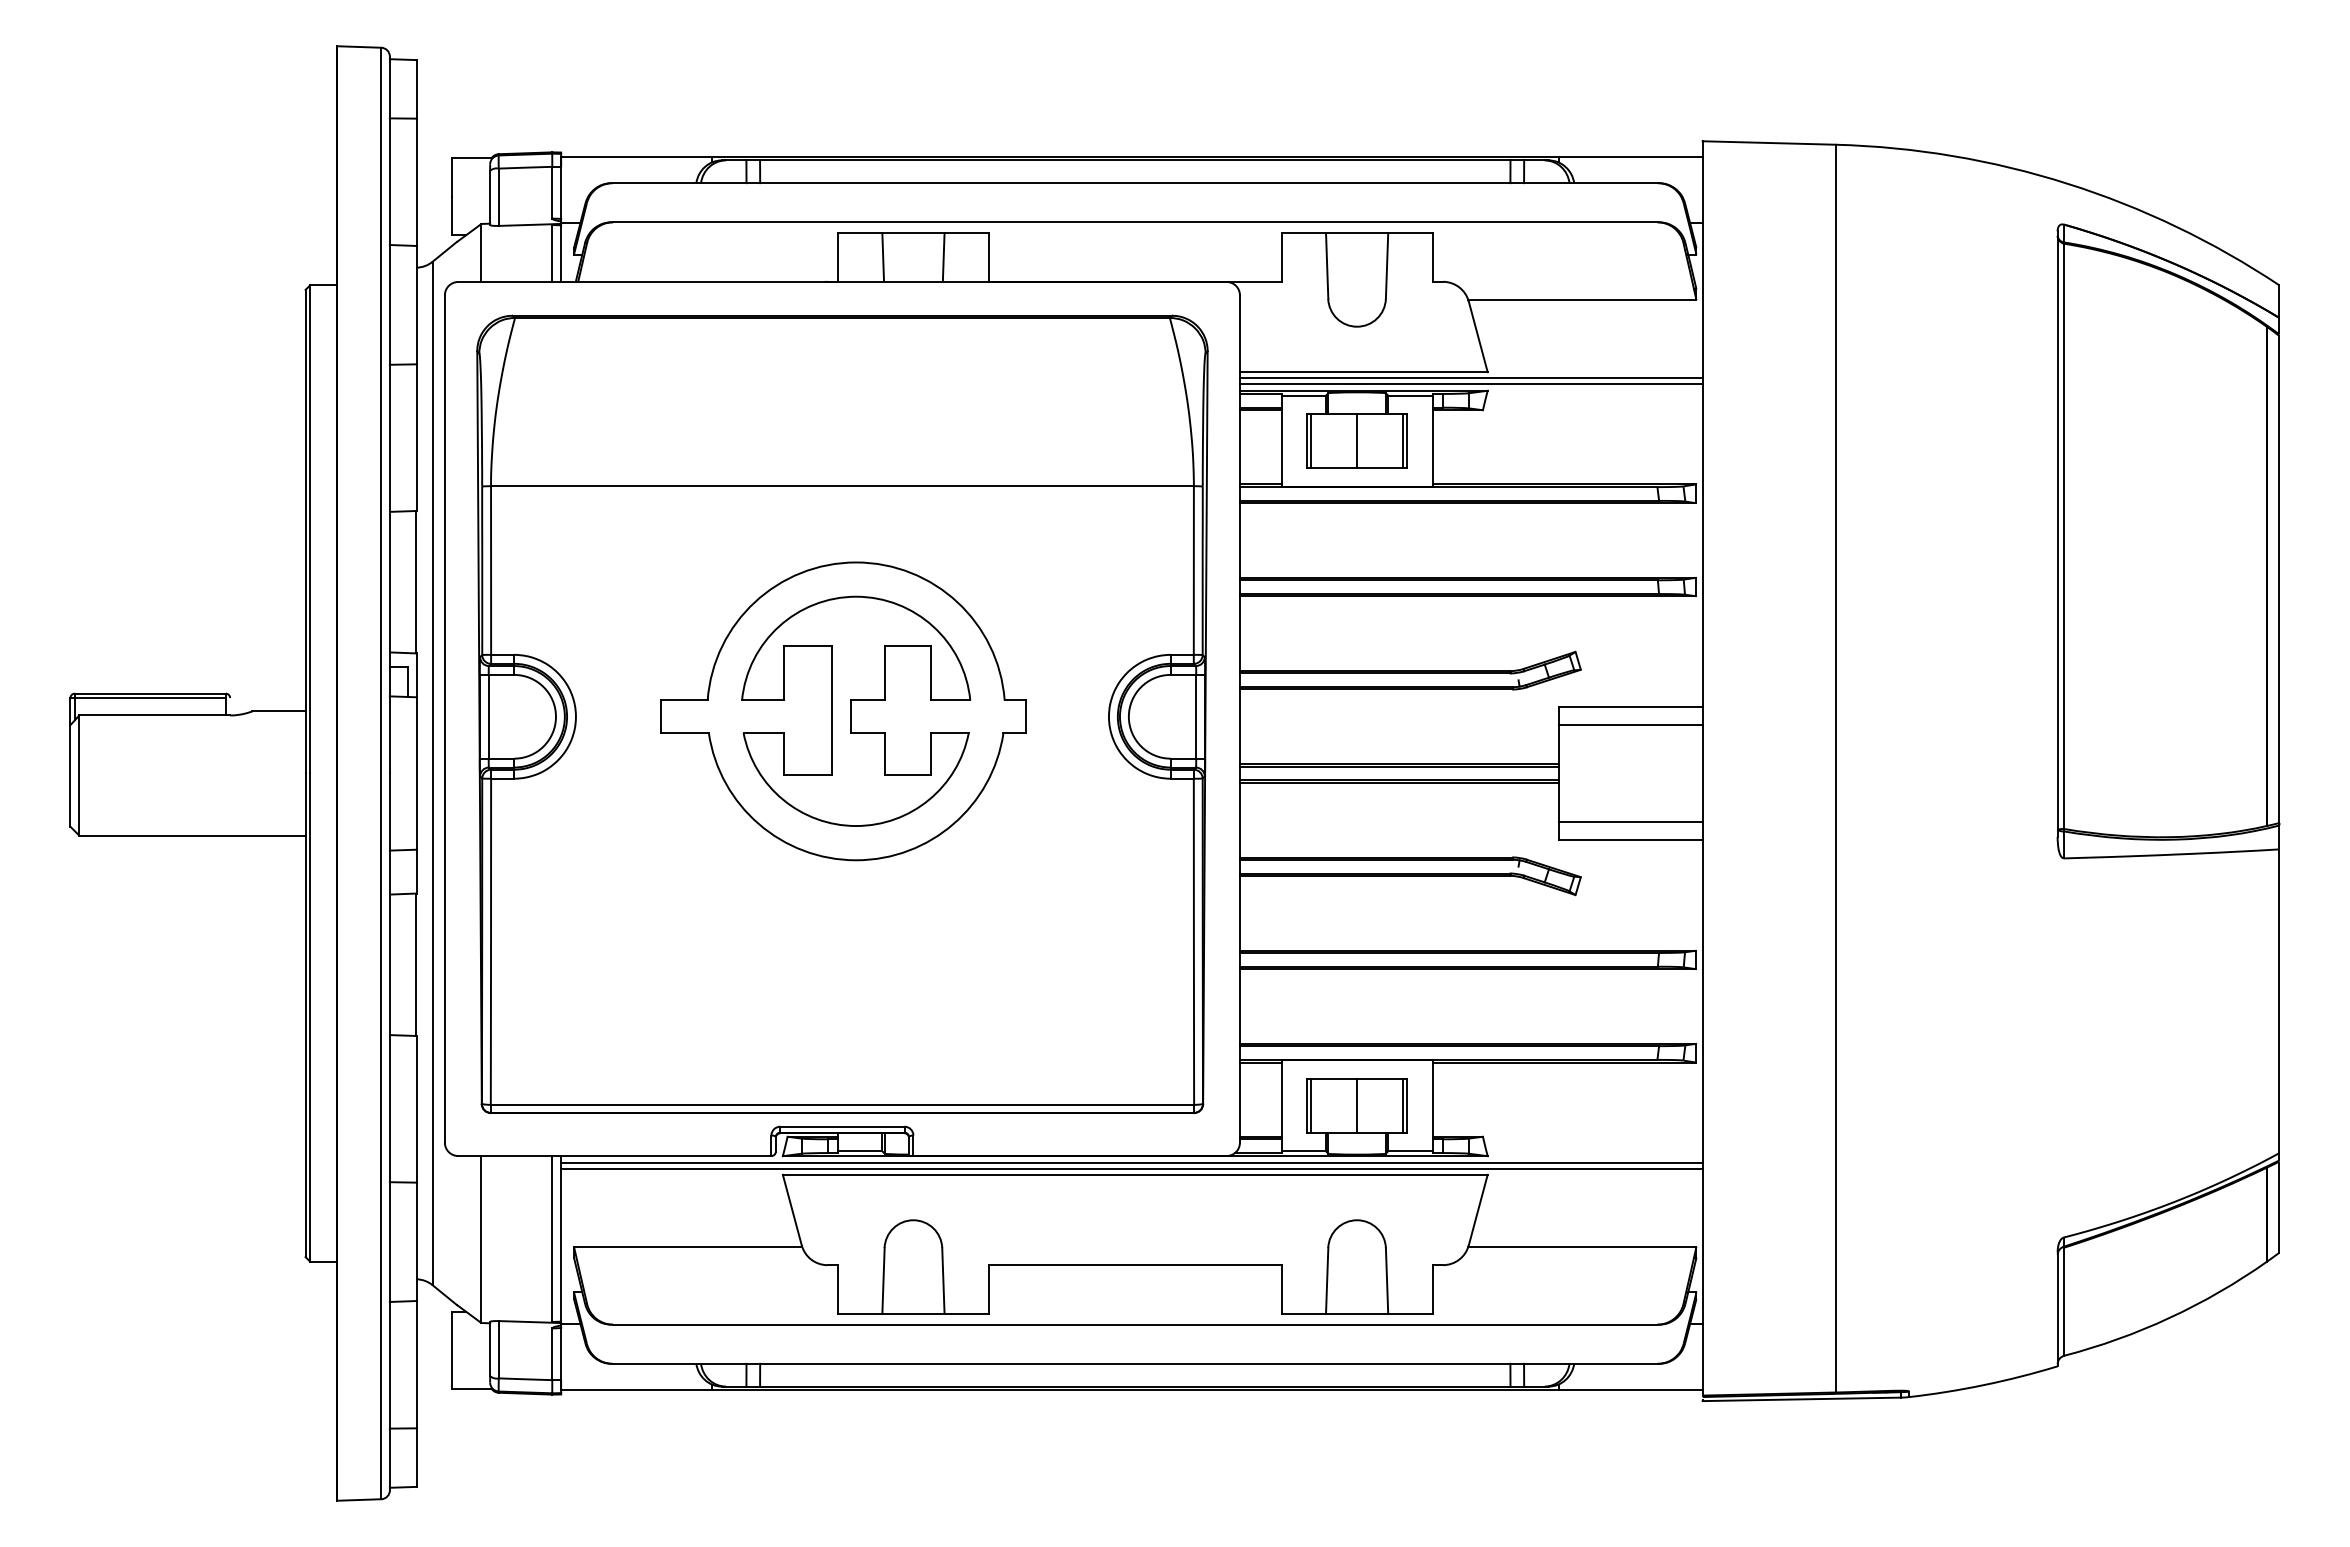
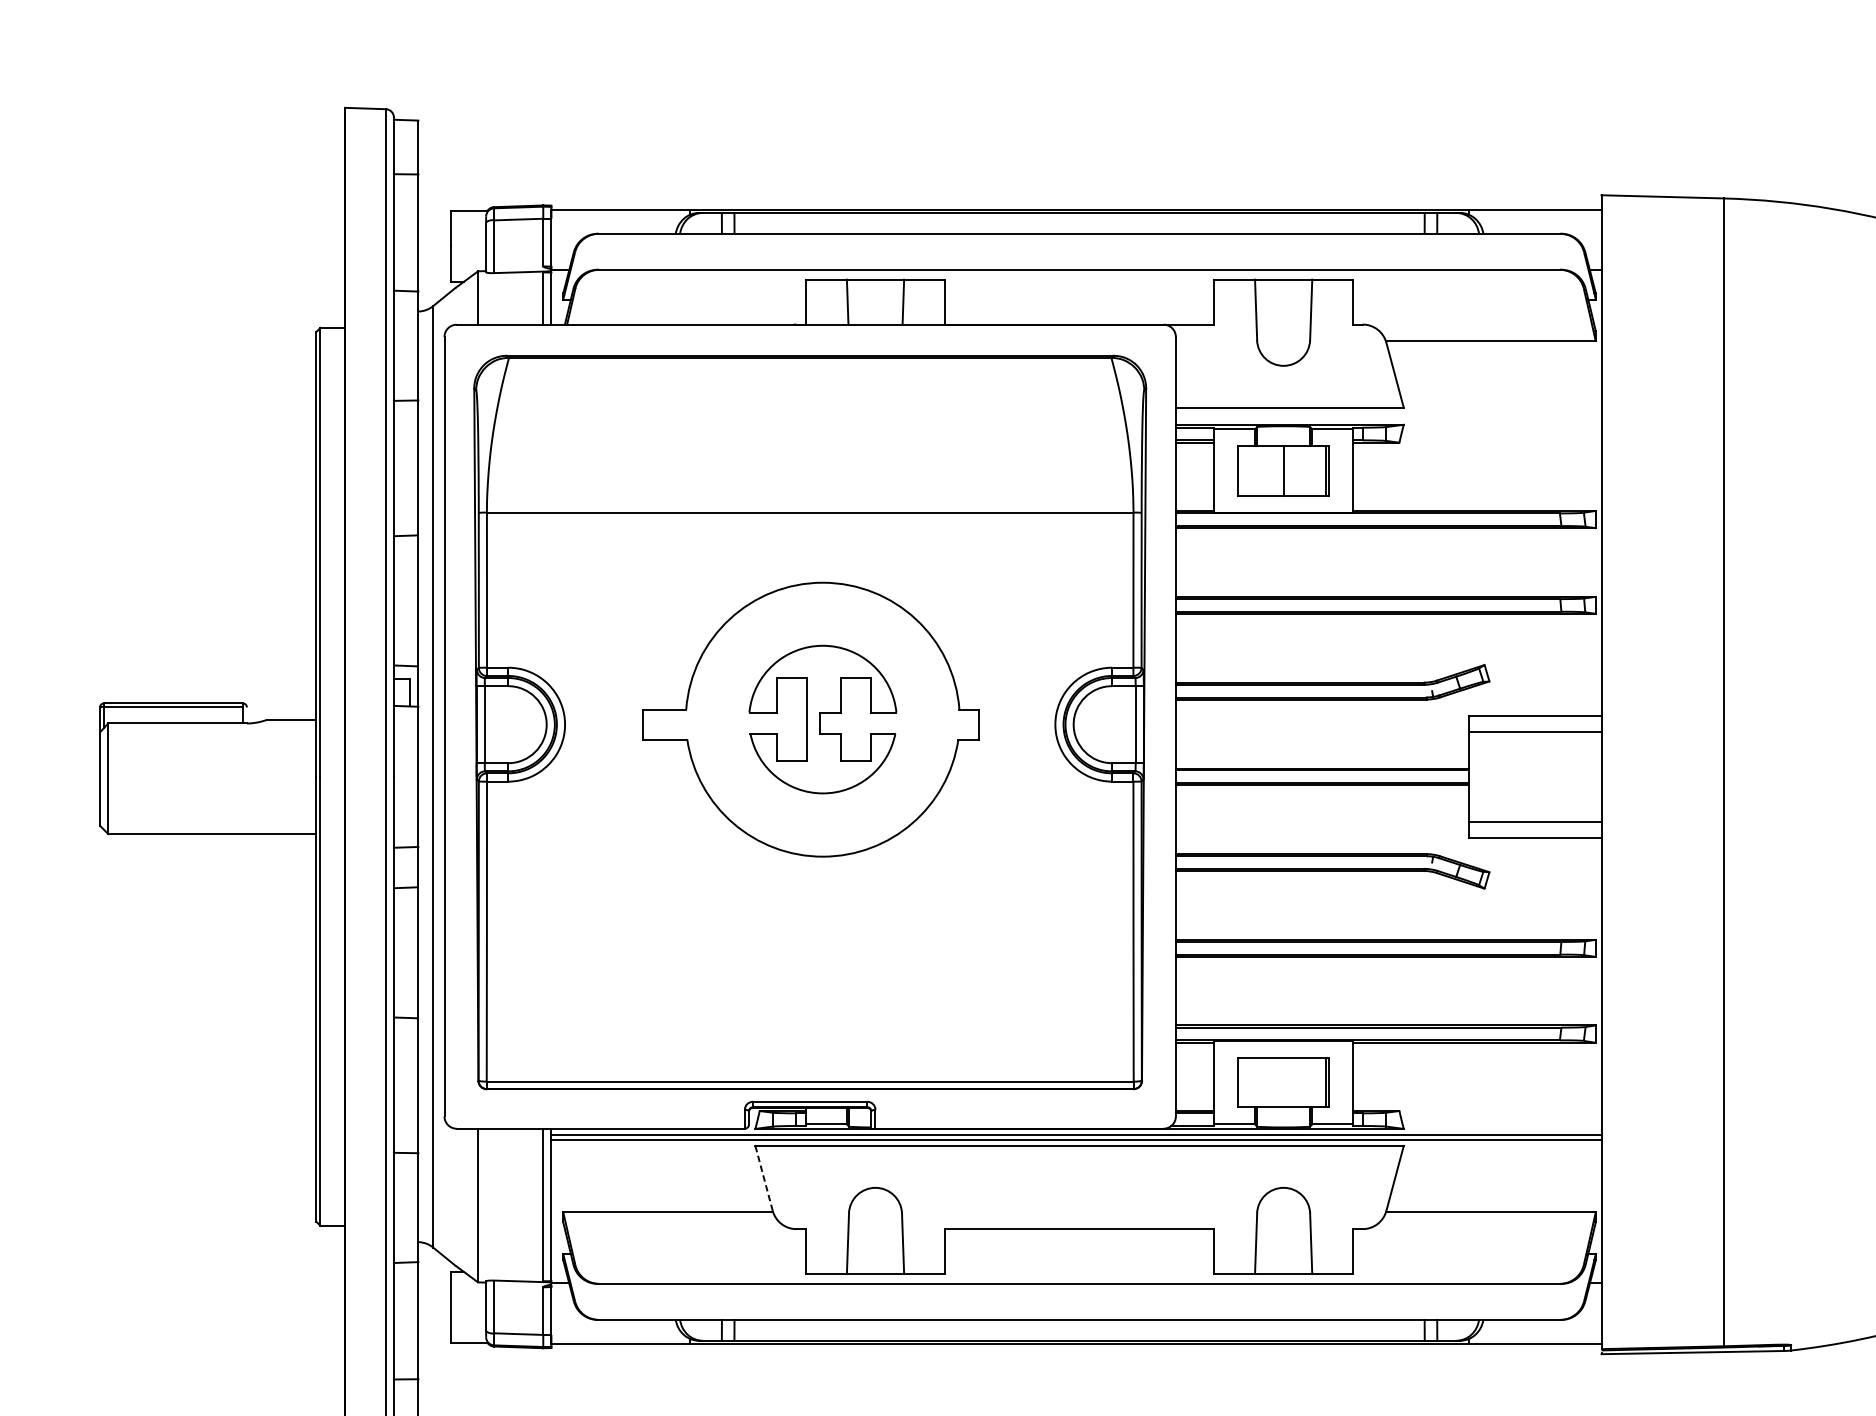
line: (1470, 378) -> (1387, 413), removed
line: (1470, 384) -> (1387, 419), removed
line: (1310, 441) -> (1240, 471), removed
part: (856, 710) -> (823, 718), size x0.7
line: (1310, 1105) -> (1240, 1082), removed
line: (1357, 1105) -> (1284, 1082), removed
line: (792, 1210) -> (764, 1178), solid -> dashed

